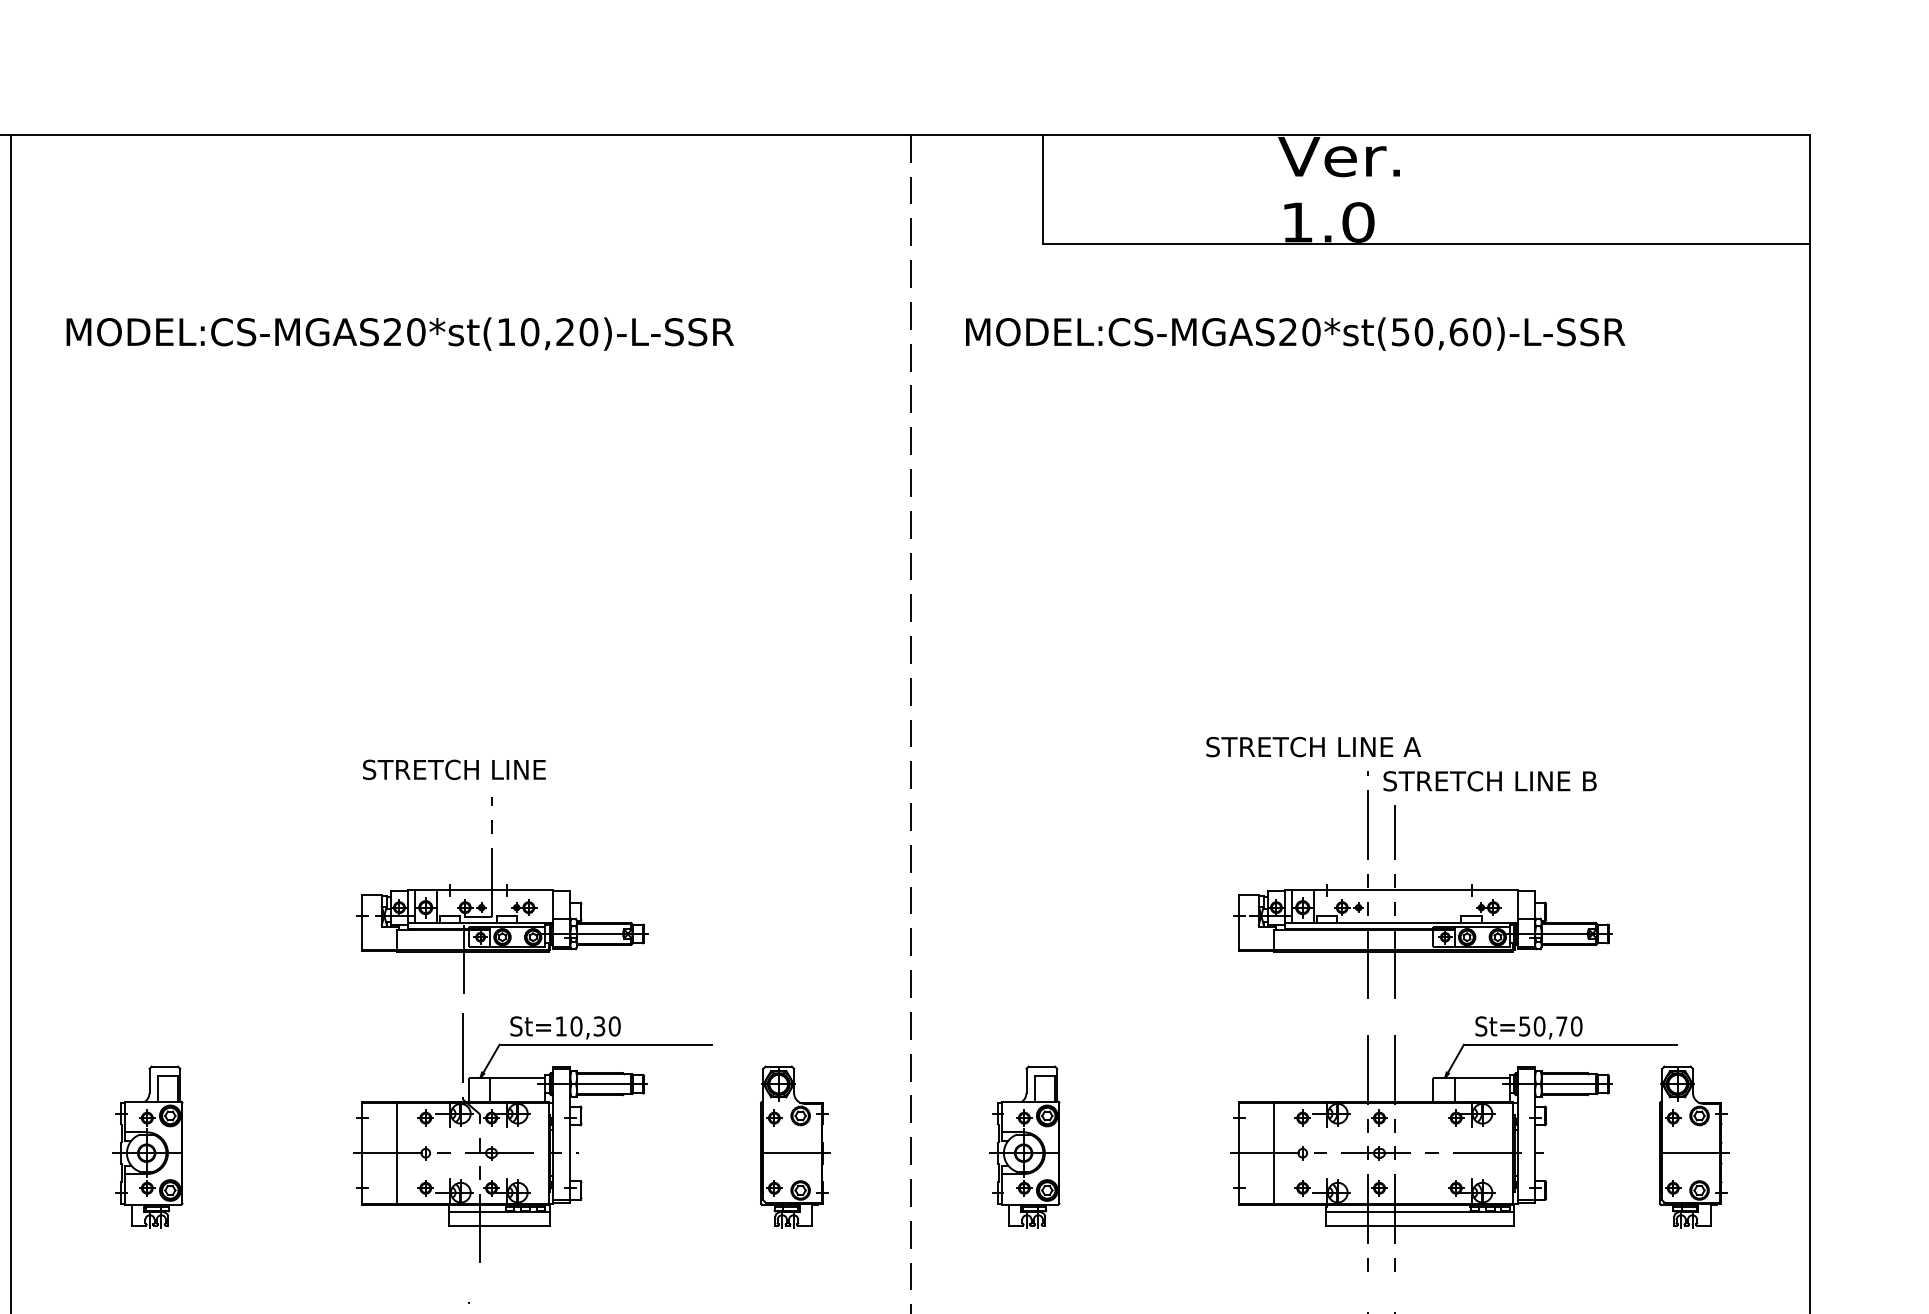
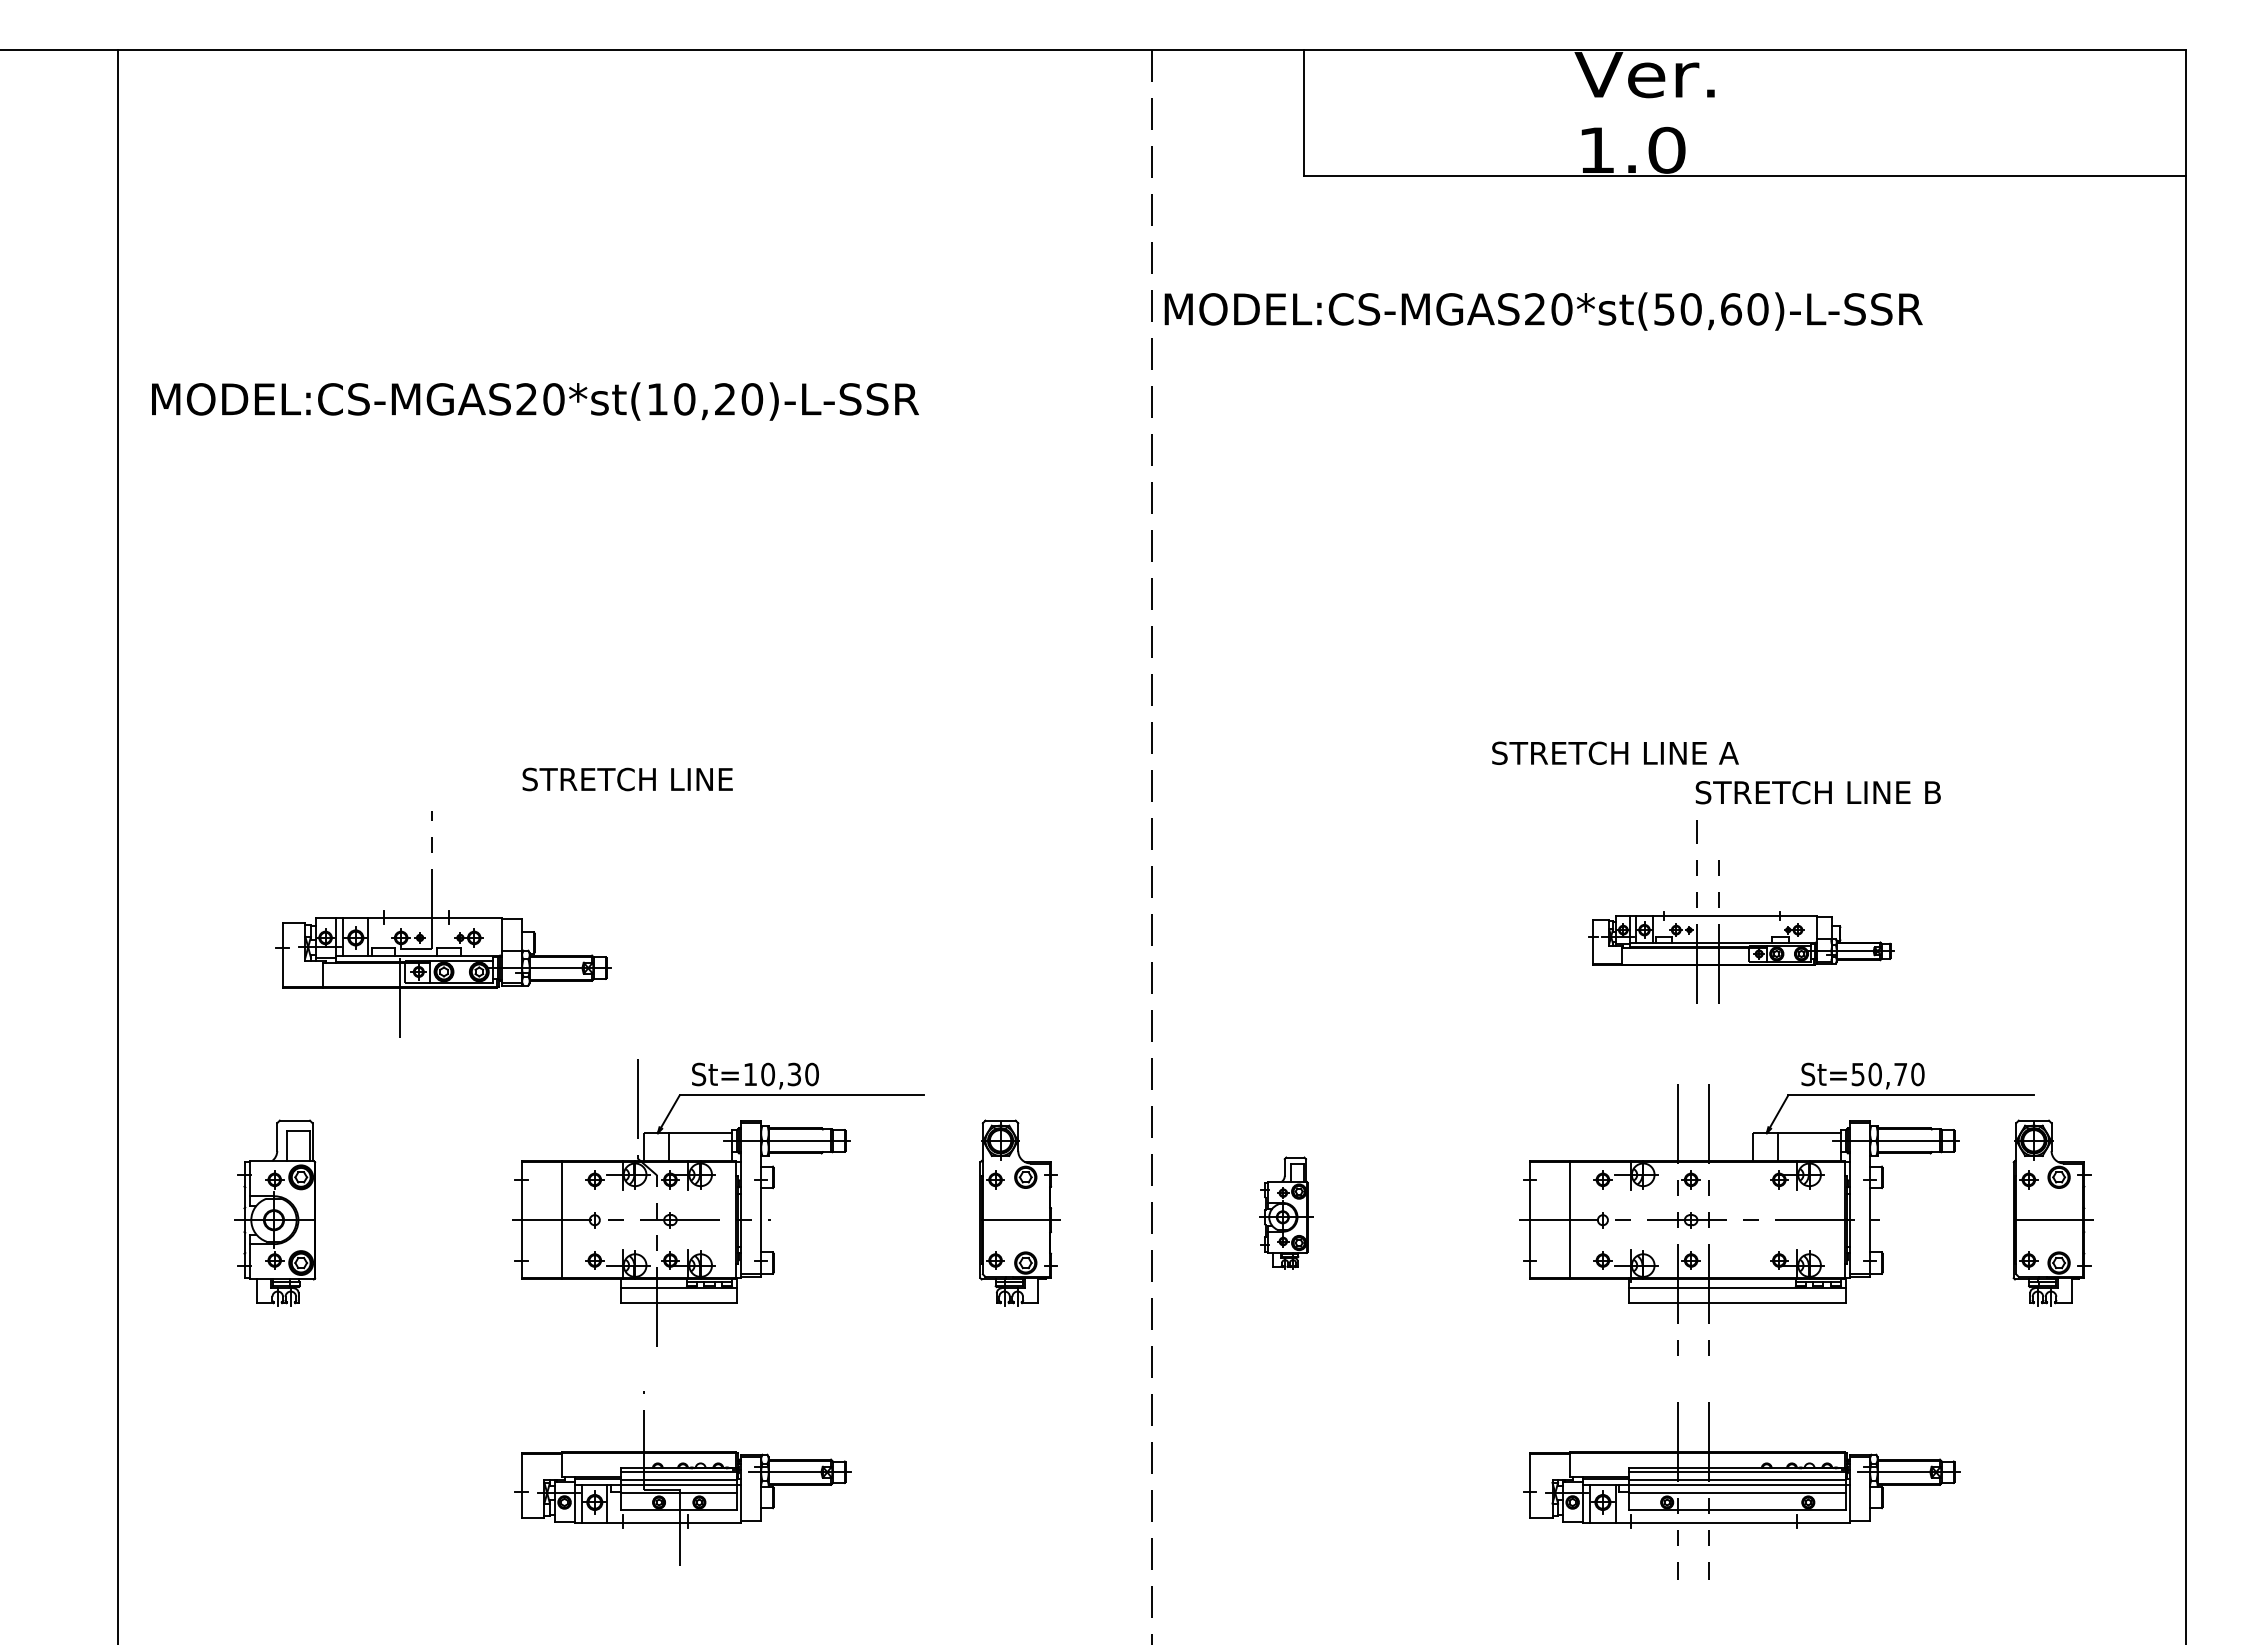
text: (400, 334) -> (535, 401), moved
text: (1295, 334) -> (1543, 311), moved
part: (1423, 884) -> (1741, 911), size x0.7
part: (502, 895) -> (443, 924), moved
part: (1024, 1146) -> (1283, 1212), size x0.6

